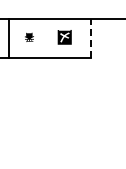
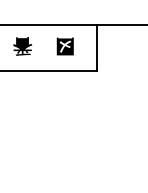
part: (29, 37) -> (22, 46), size x1.67
line: (91, 38) -> (97, 47), dashed -> solid

